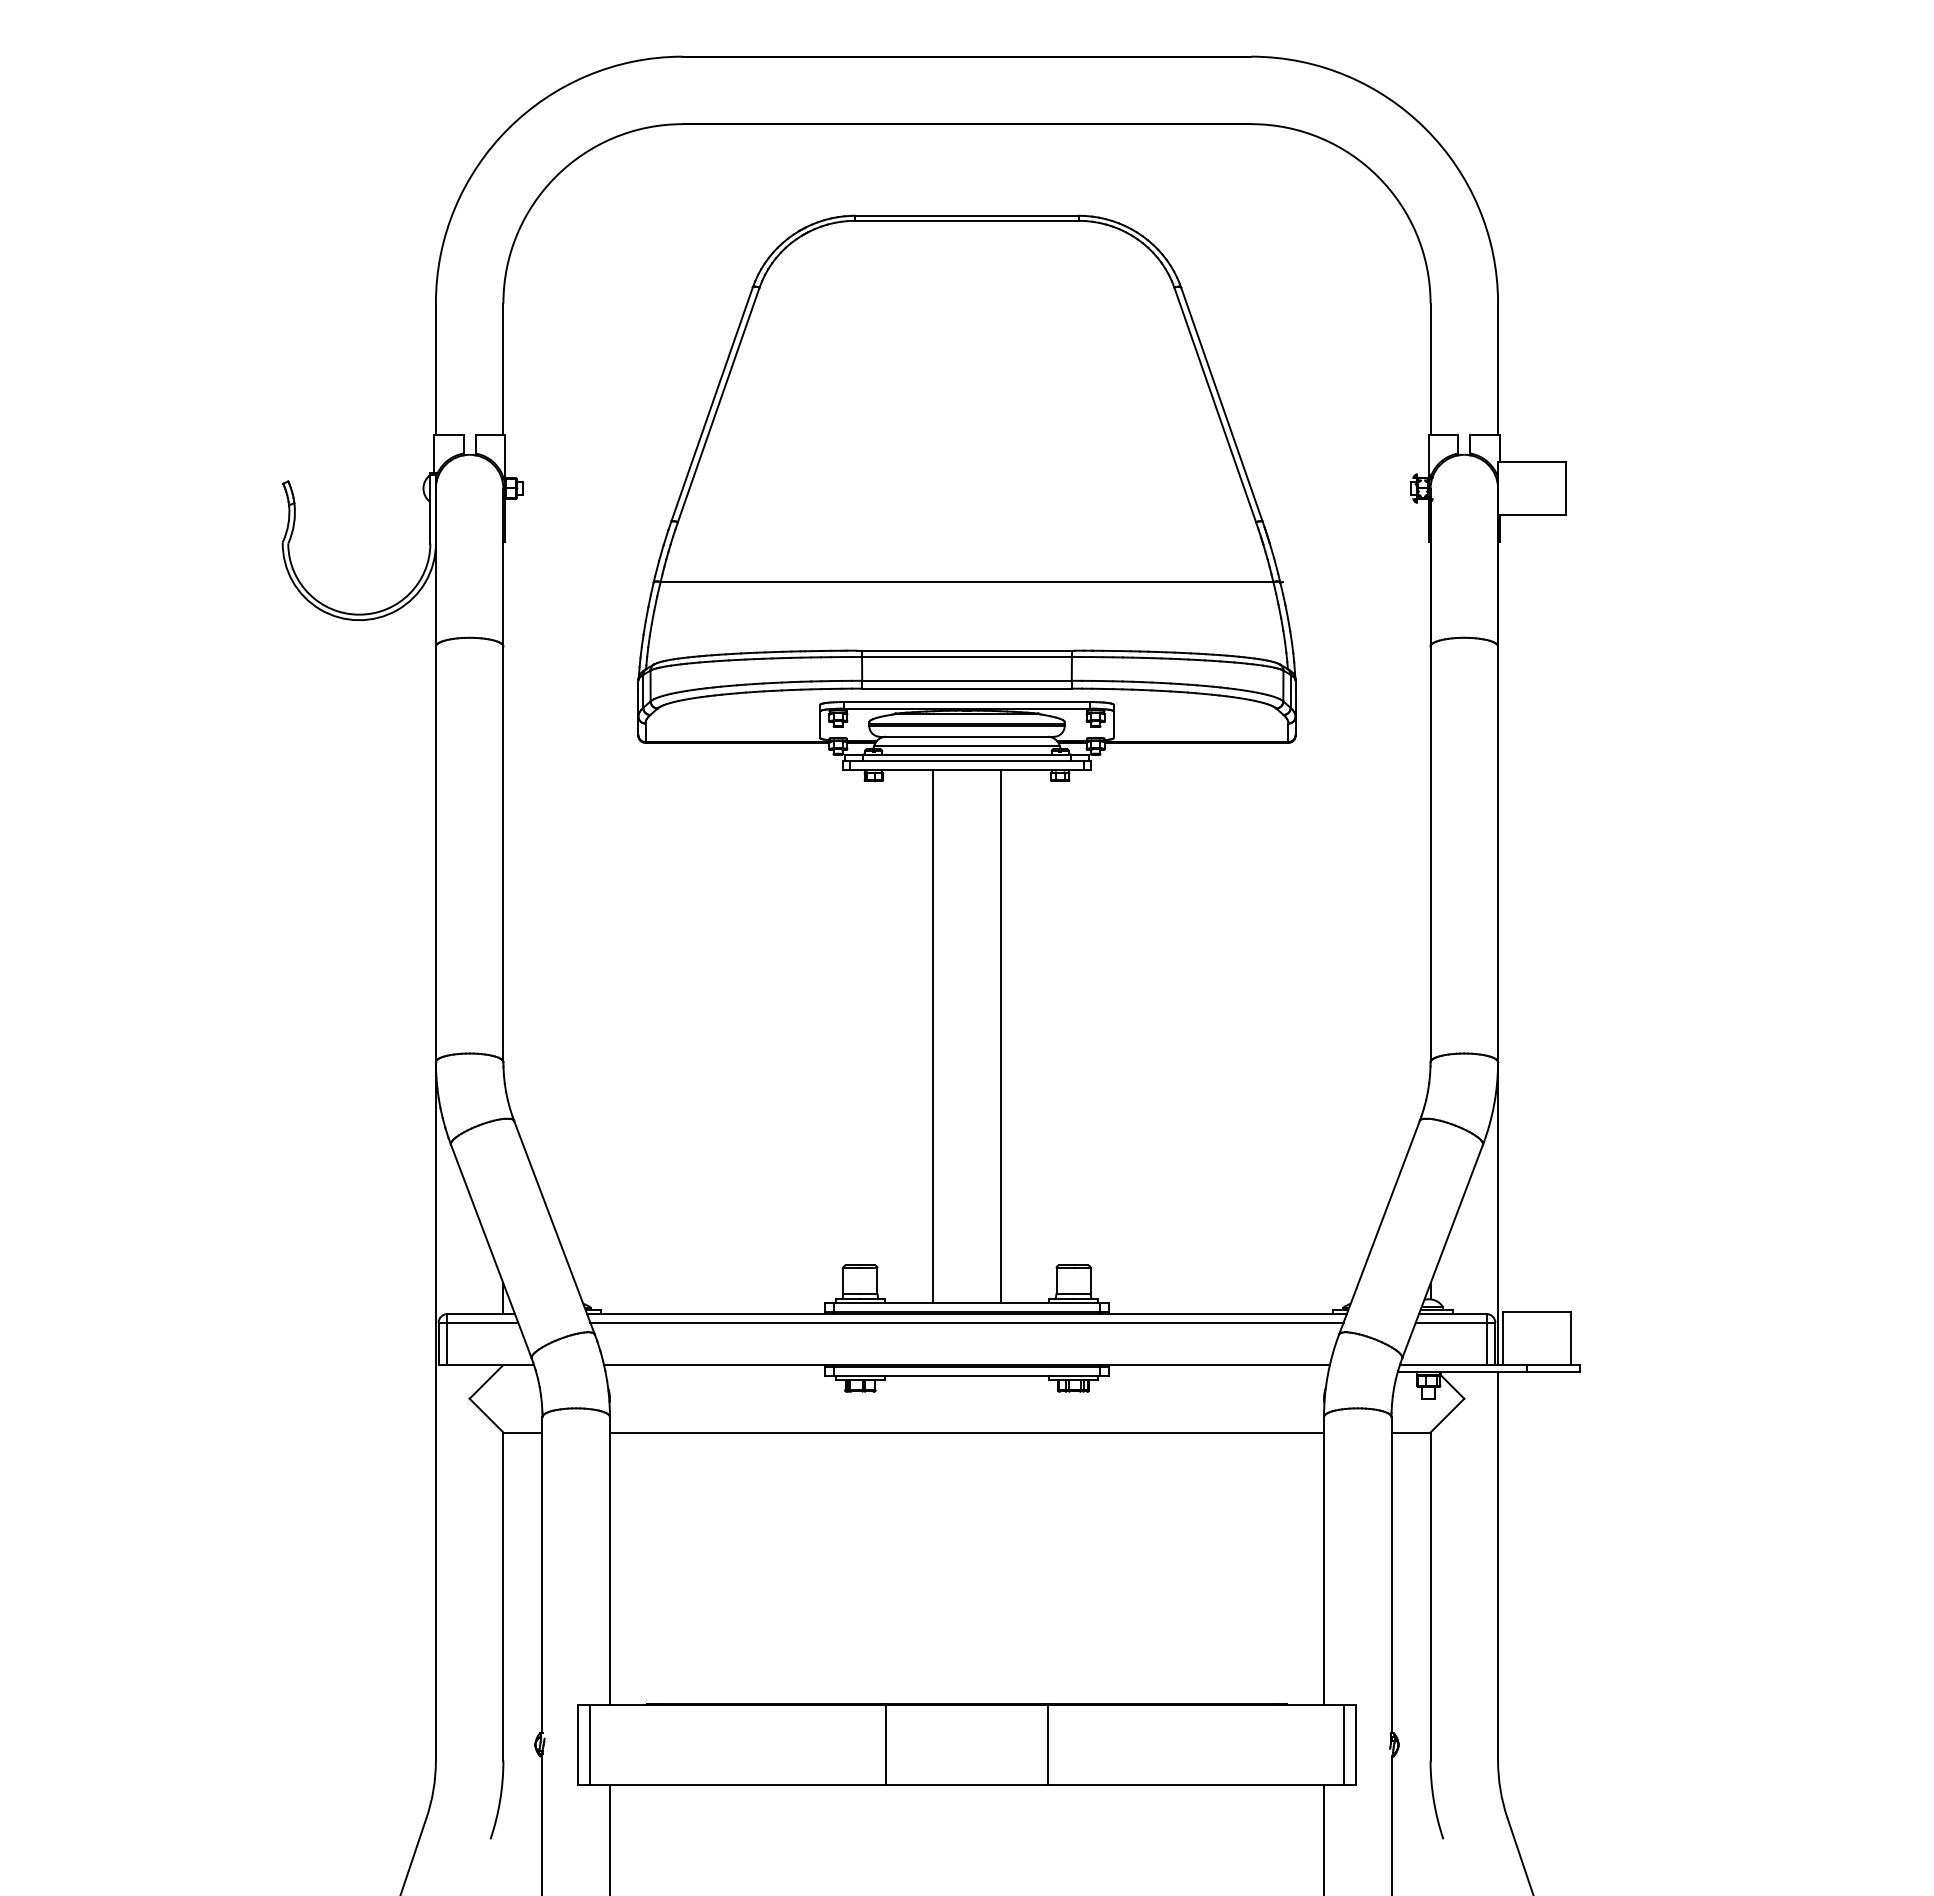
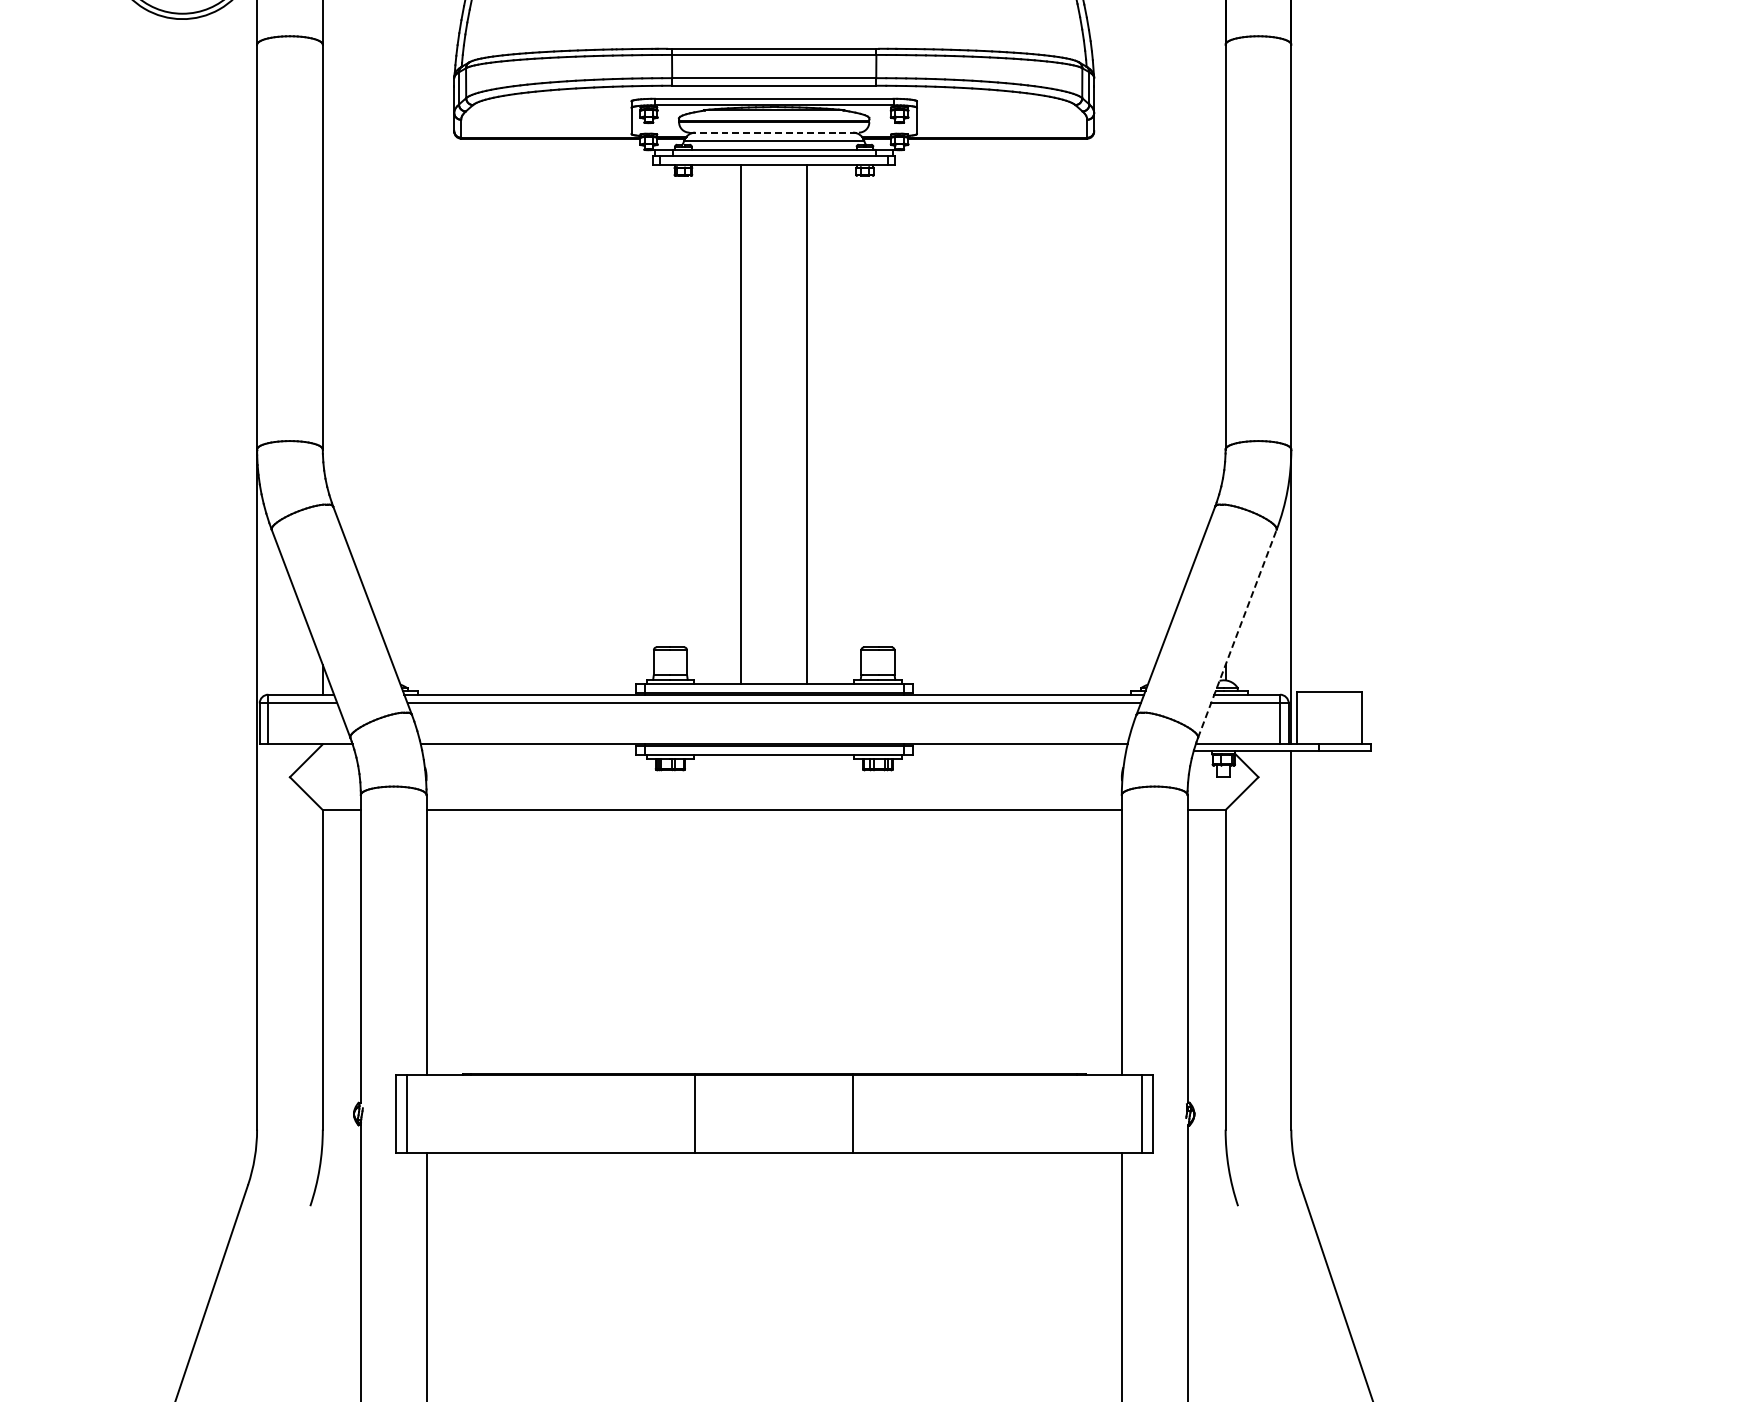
line: (967, 736) -> (774, 132), solid -> dashed
line: (1442, 1251) -> (1237, 633), solid -> dashed

